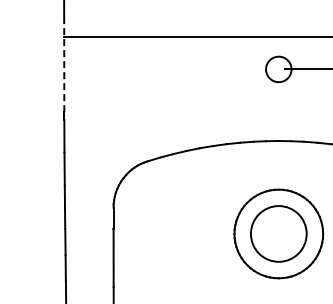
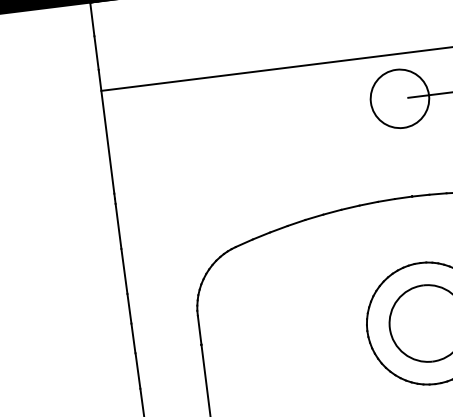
line: (64, 66) -> (106, 131), dashed -> solid
circle: (278, 69) -> (399, 98), size x1.67

